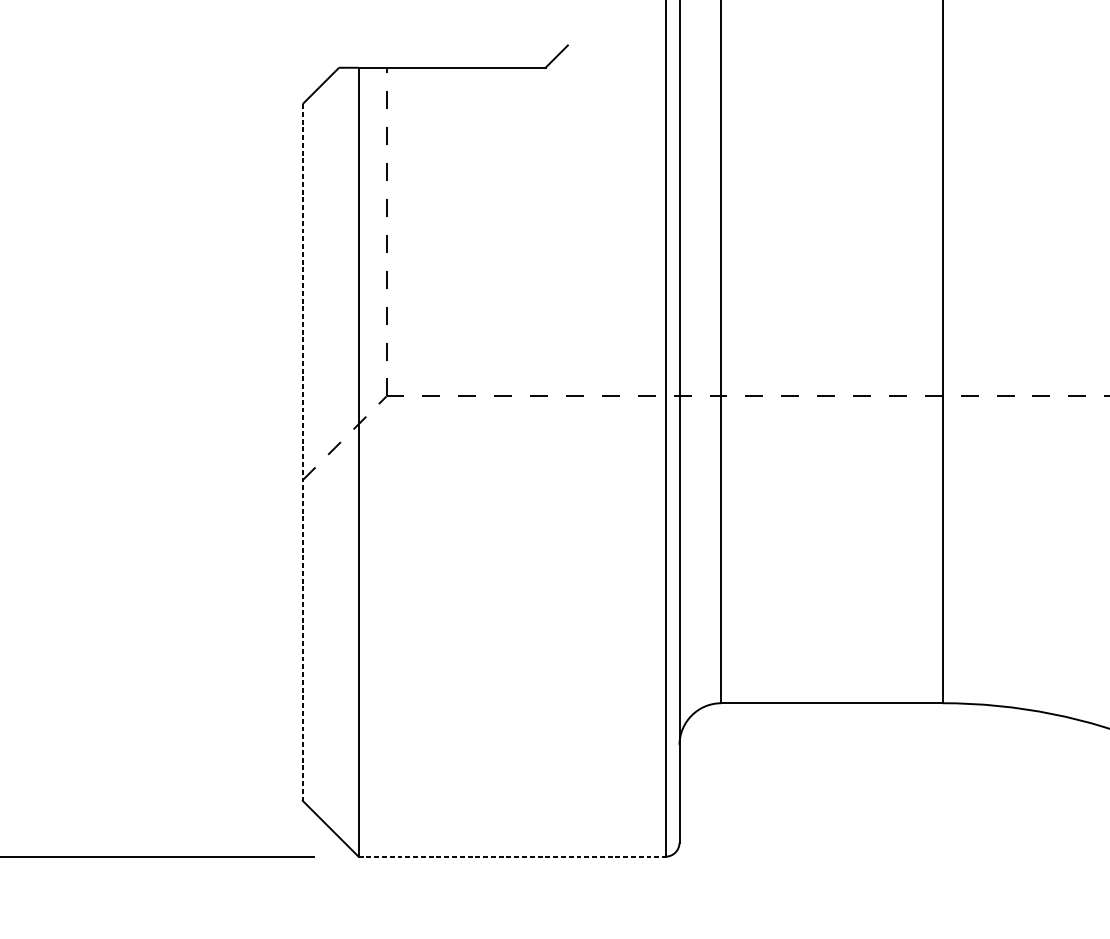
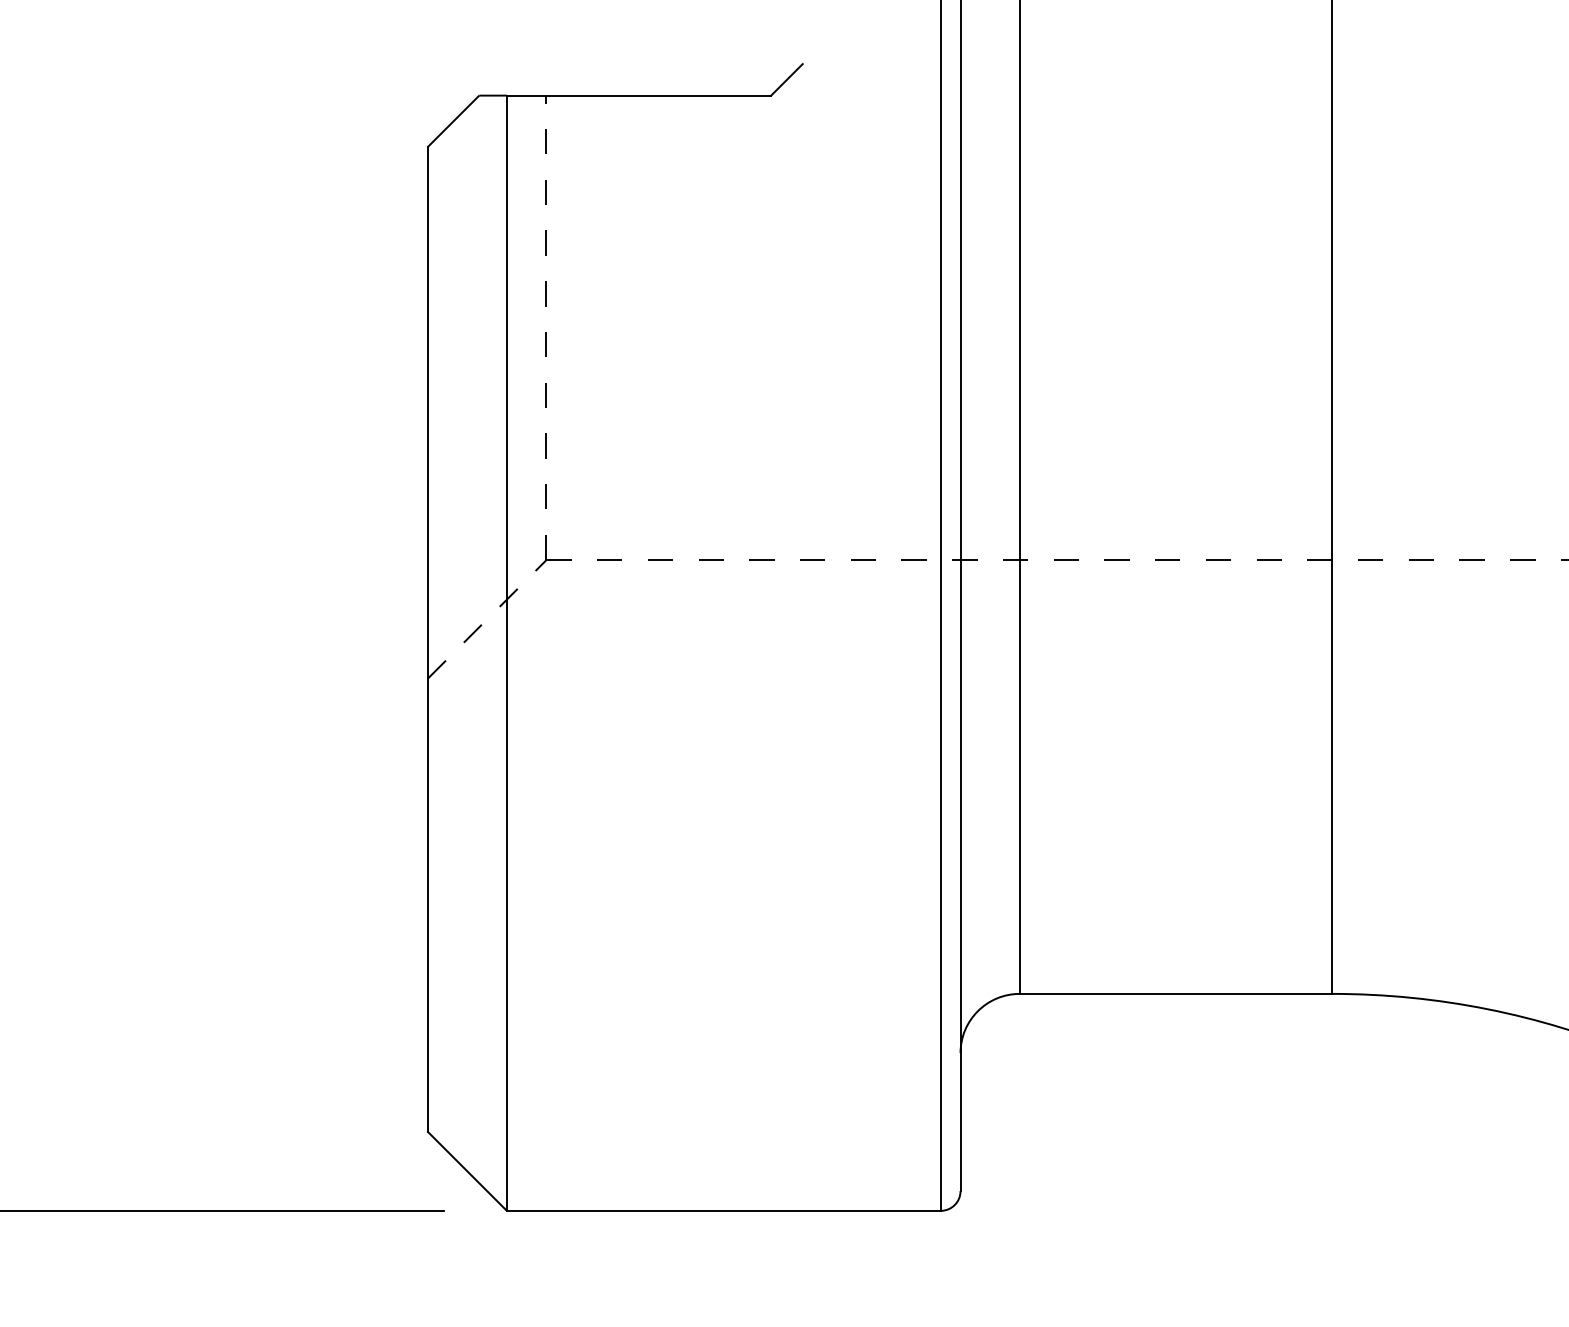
line: (303, 452) -> (428, 639), dashed -> solid
line: (511, 856) -> (723, 1210), dashed -> solid

